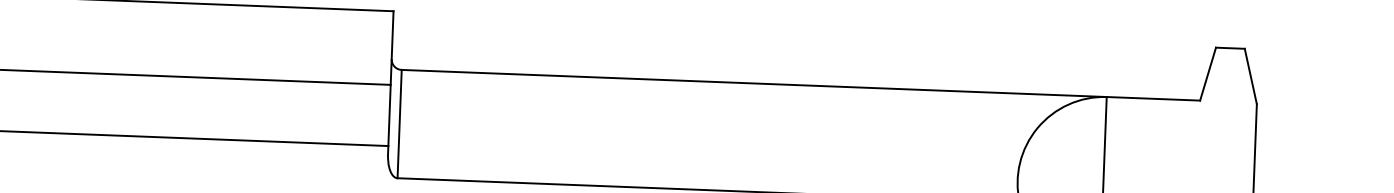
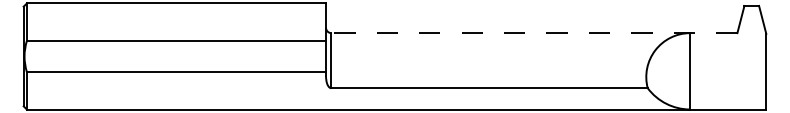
line: (799, 85) -> (533, 33), solid -> dashed

